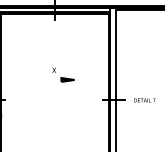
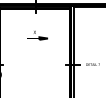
part: (58, 75) -> (37, 35), moved

